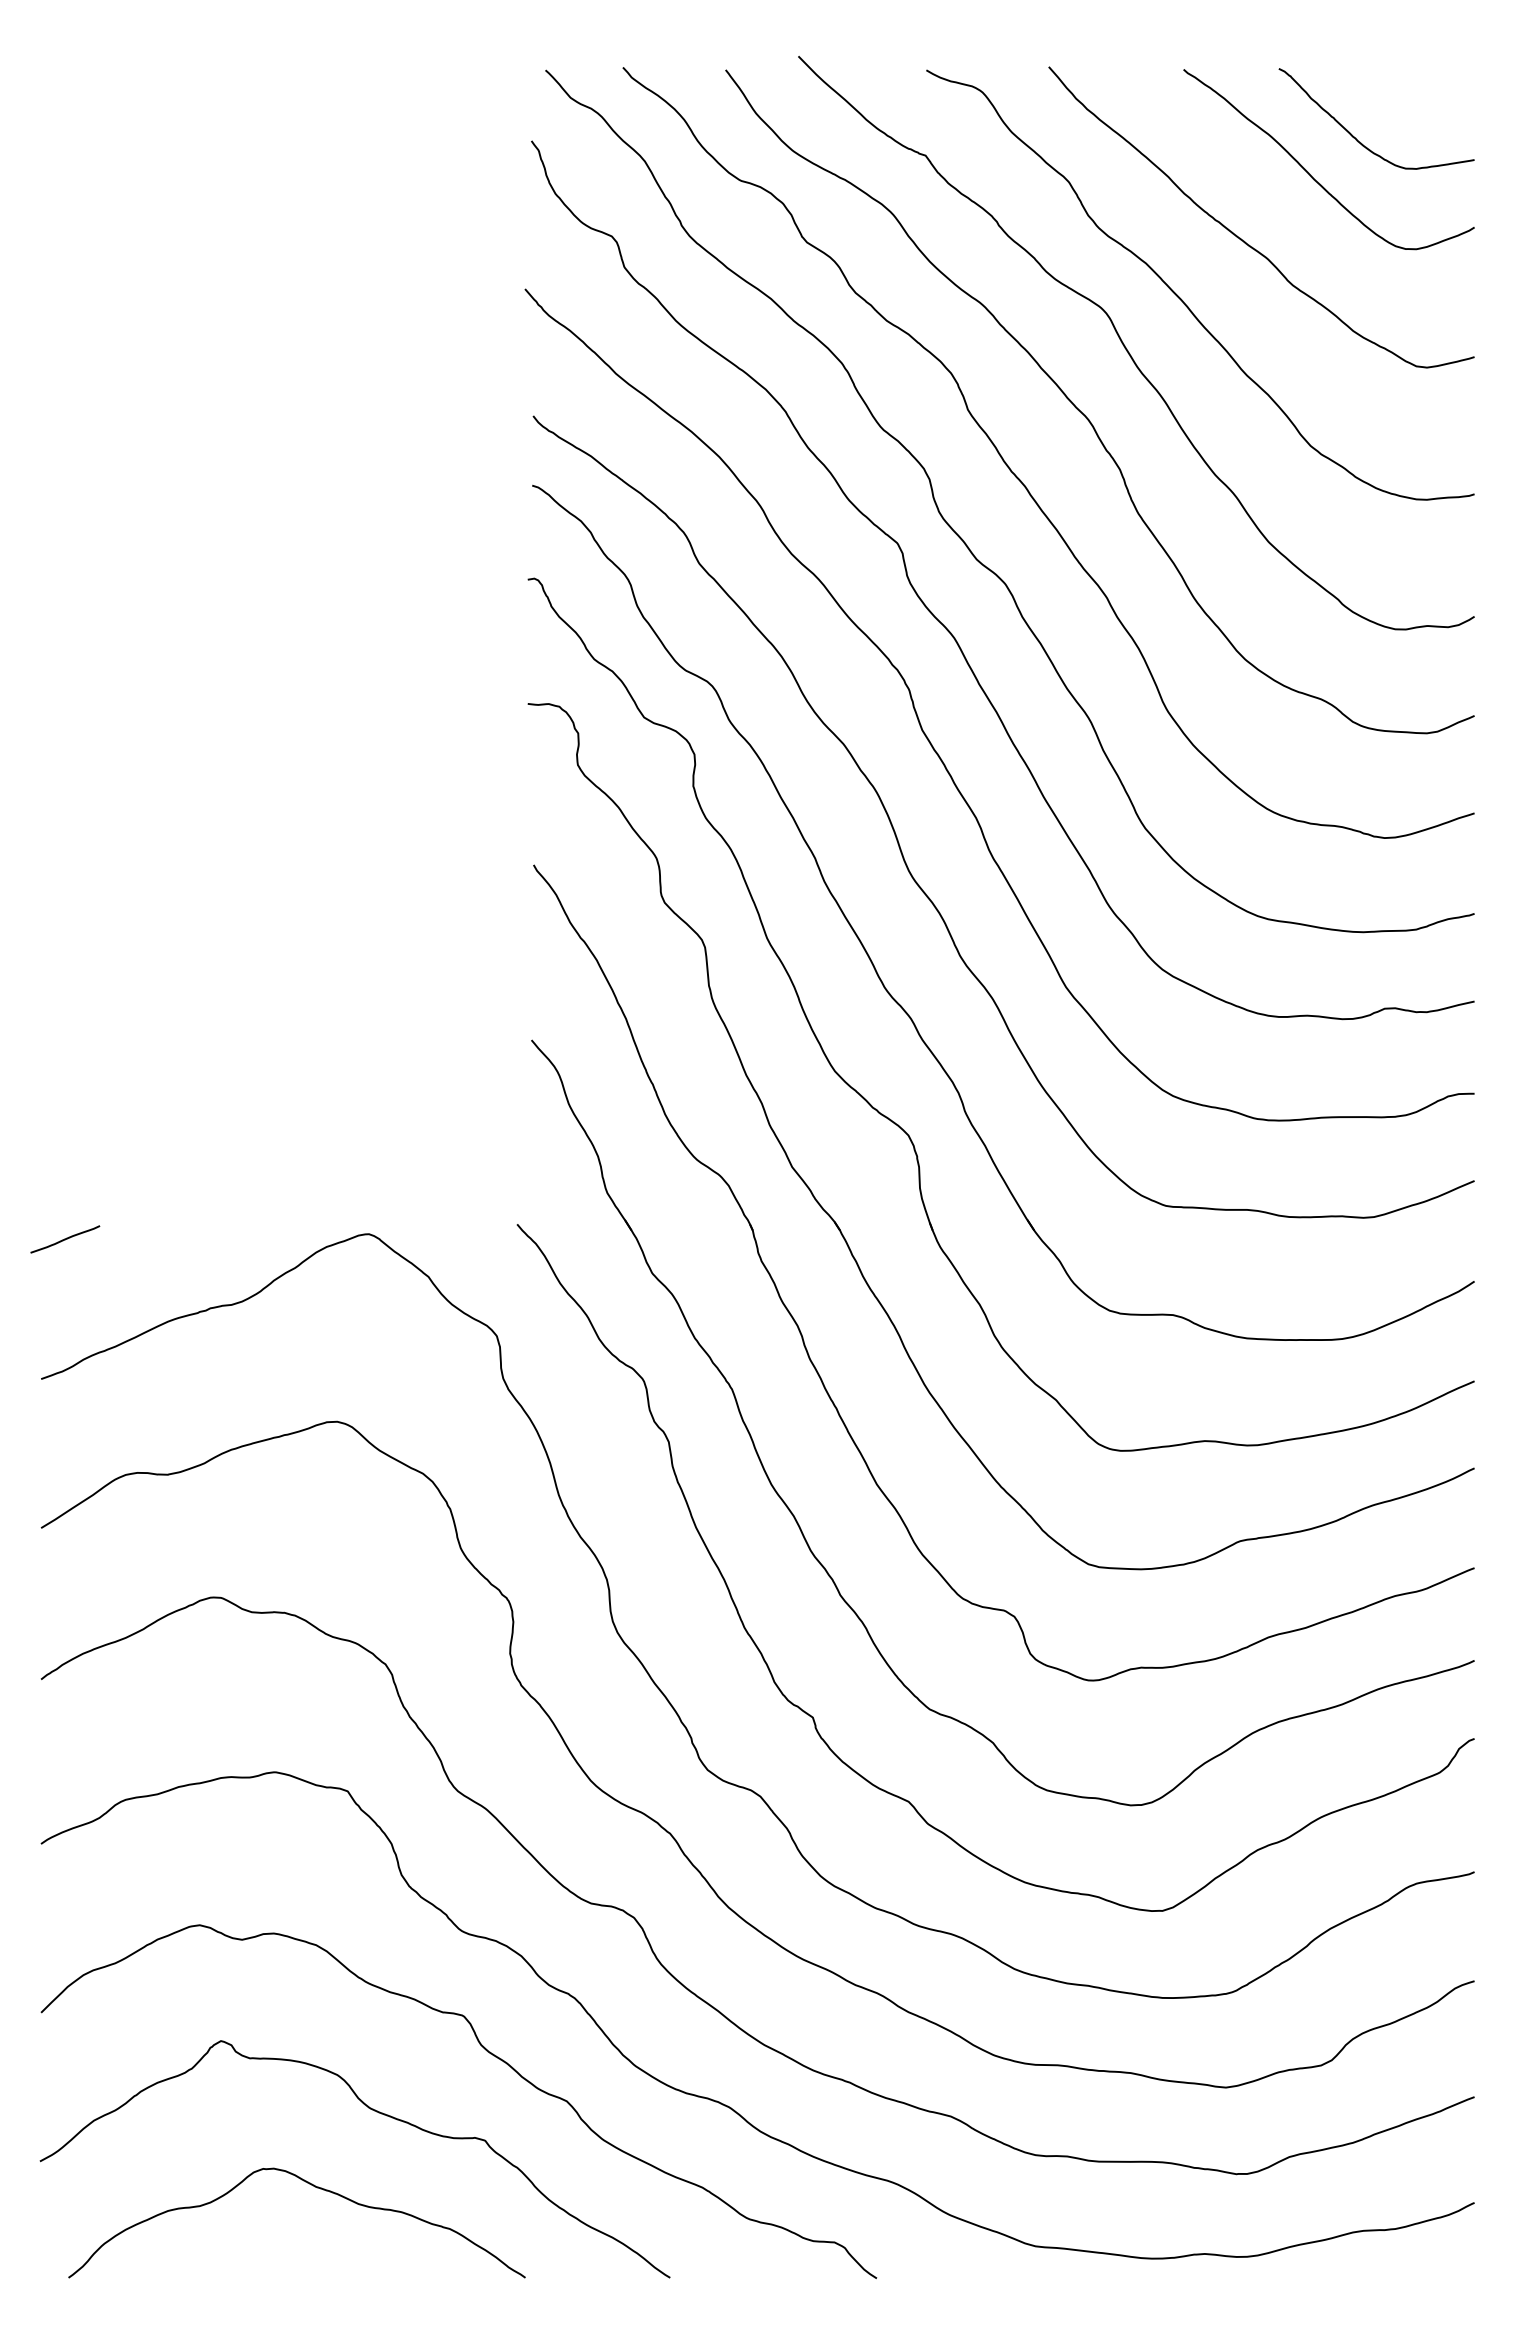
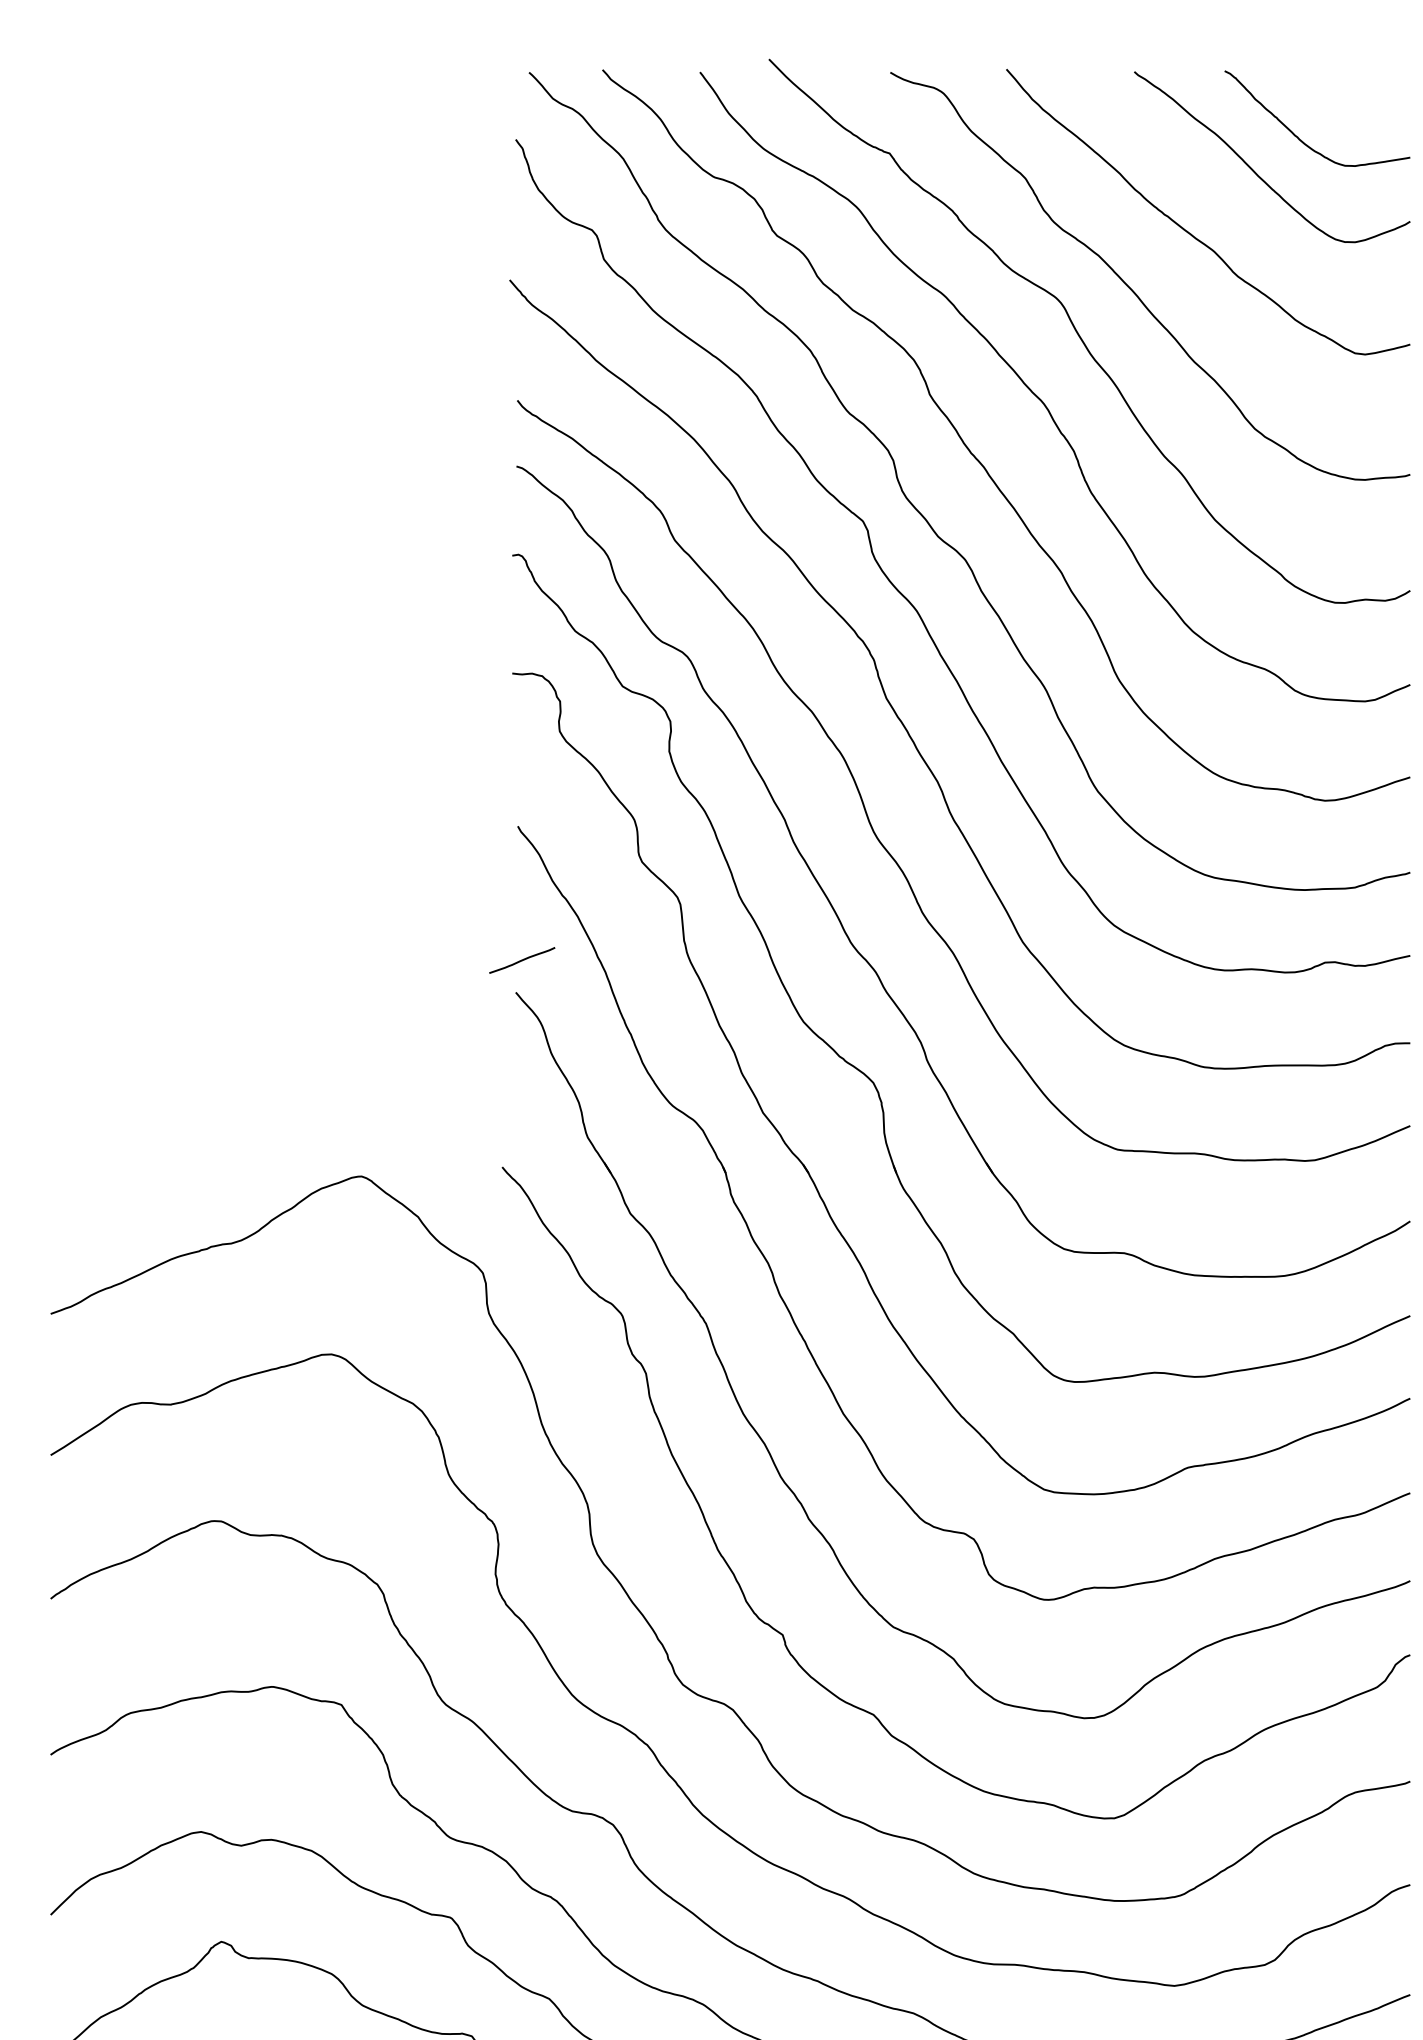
line: (65, 1239) -> (522, 960), moved

